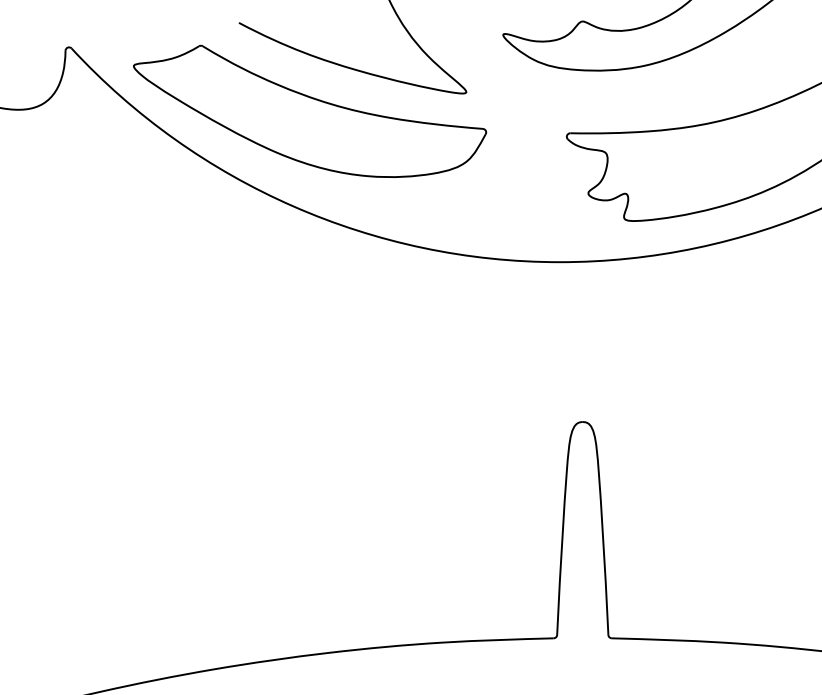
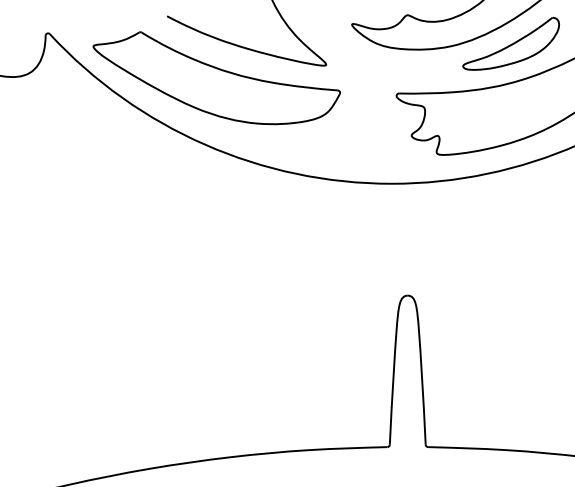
part: (730, 62) -> (511, 43), added

